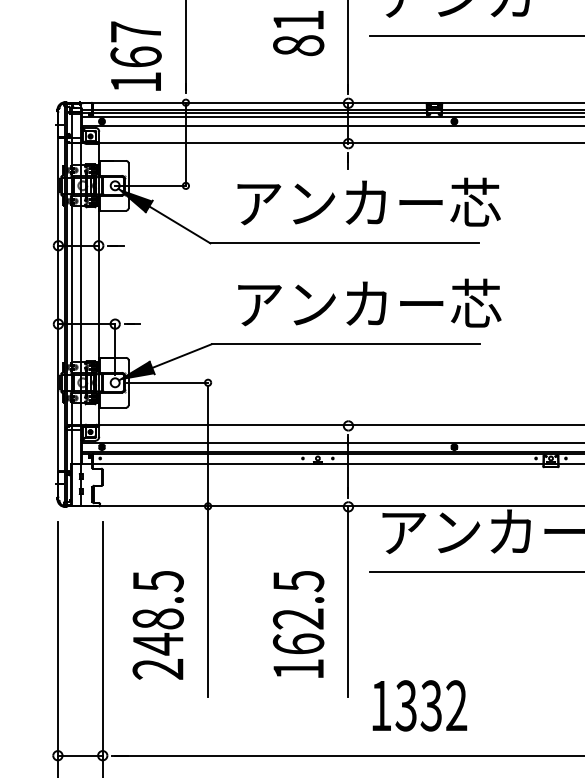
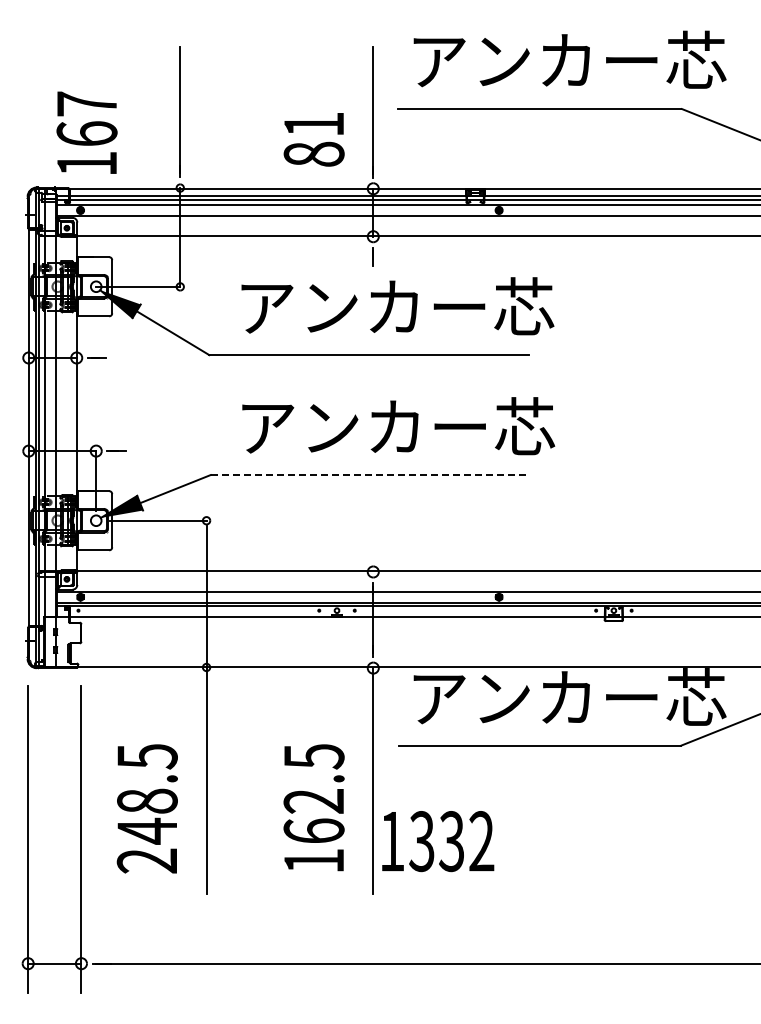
text: (298, 33) -> (313, 139), moved
text: (135, 55) -> (86, 132), moved
line: (346, 344) -> (370, 475), solid -> dashed
text: (420, 705) -> (438, 841), moved

